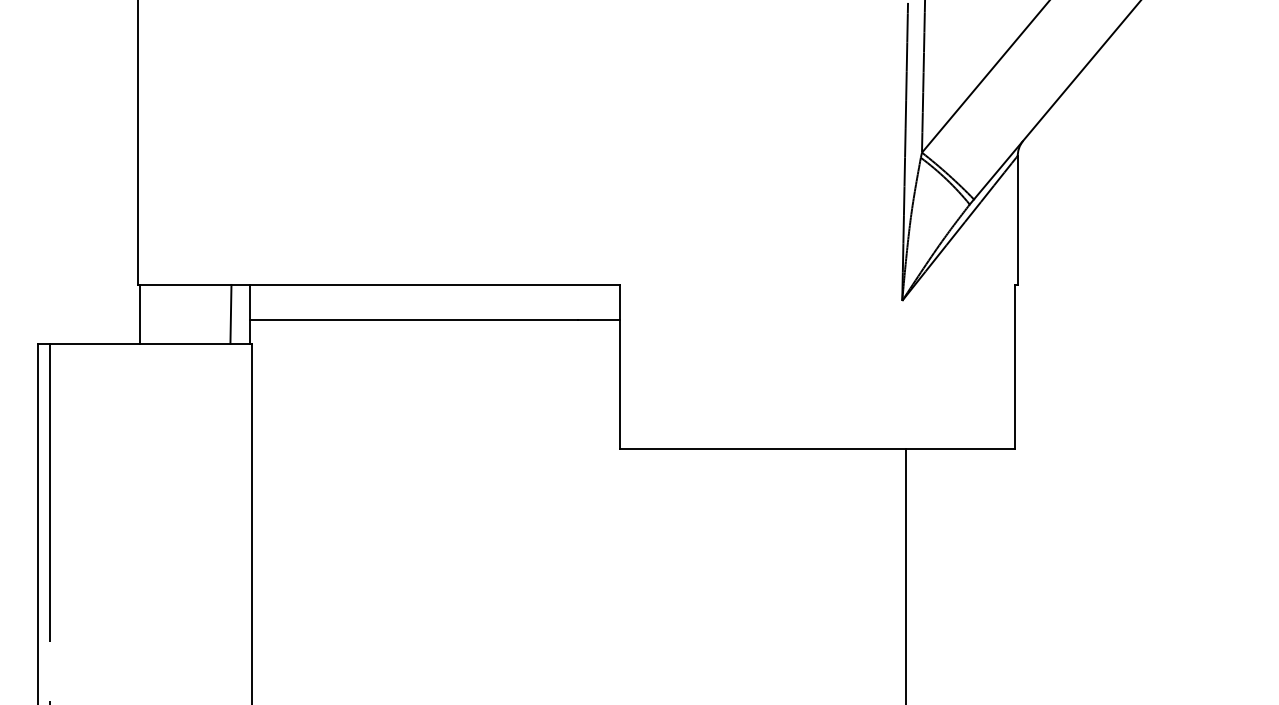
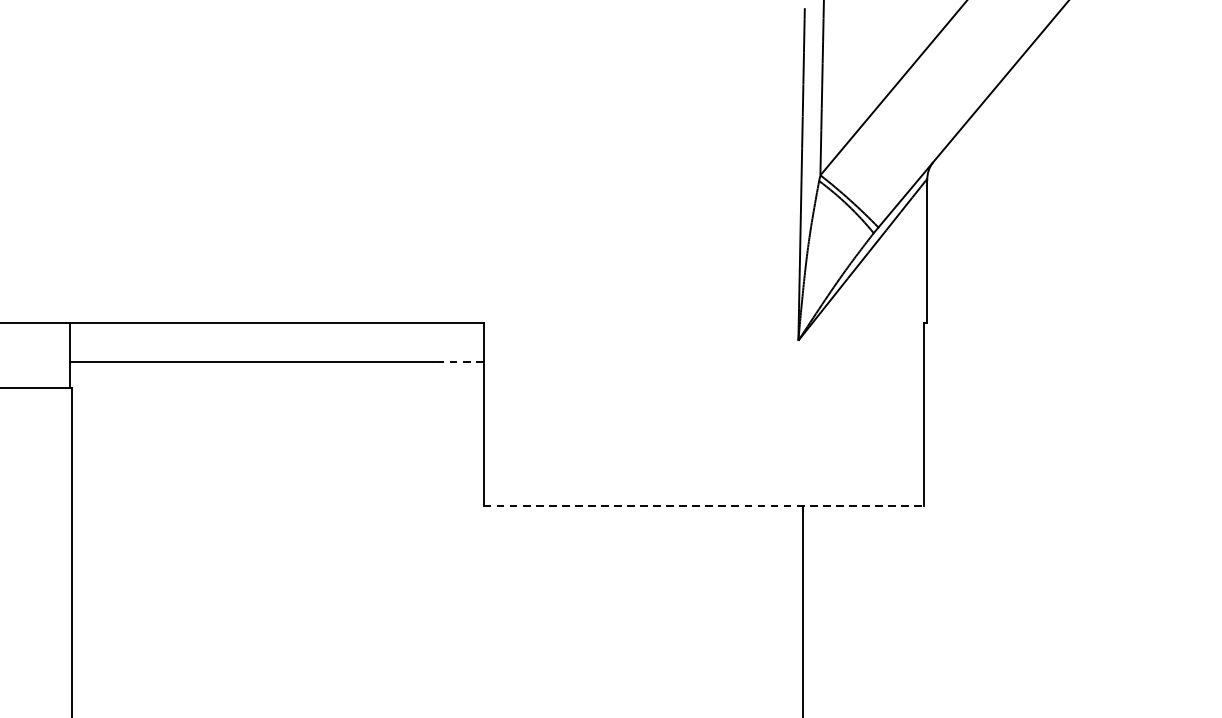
line: (230, 313) -> (48, 354), removed
line: (598, 320) -> (459, 362), solid -> dashed
line: (817, 449) -> (703, 506), solid -> dashed

